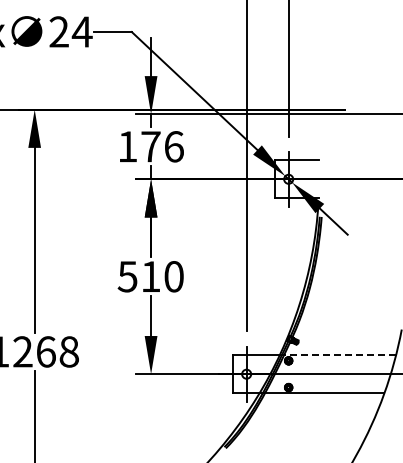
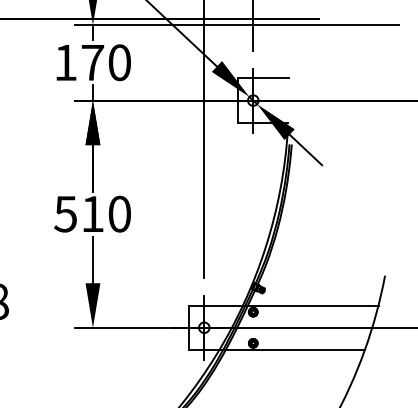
text: (173, 146) -> (119, 62), 176 -> 170
line: (337, 355) -> (310, 305), dashed -> solid

